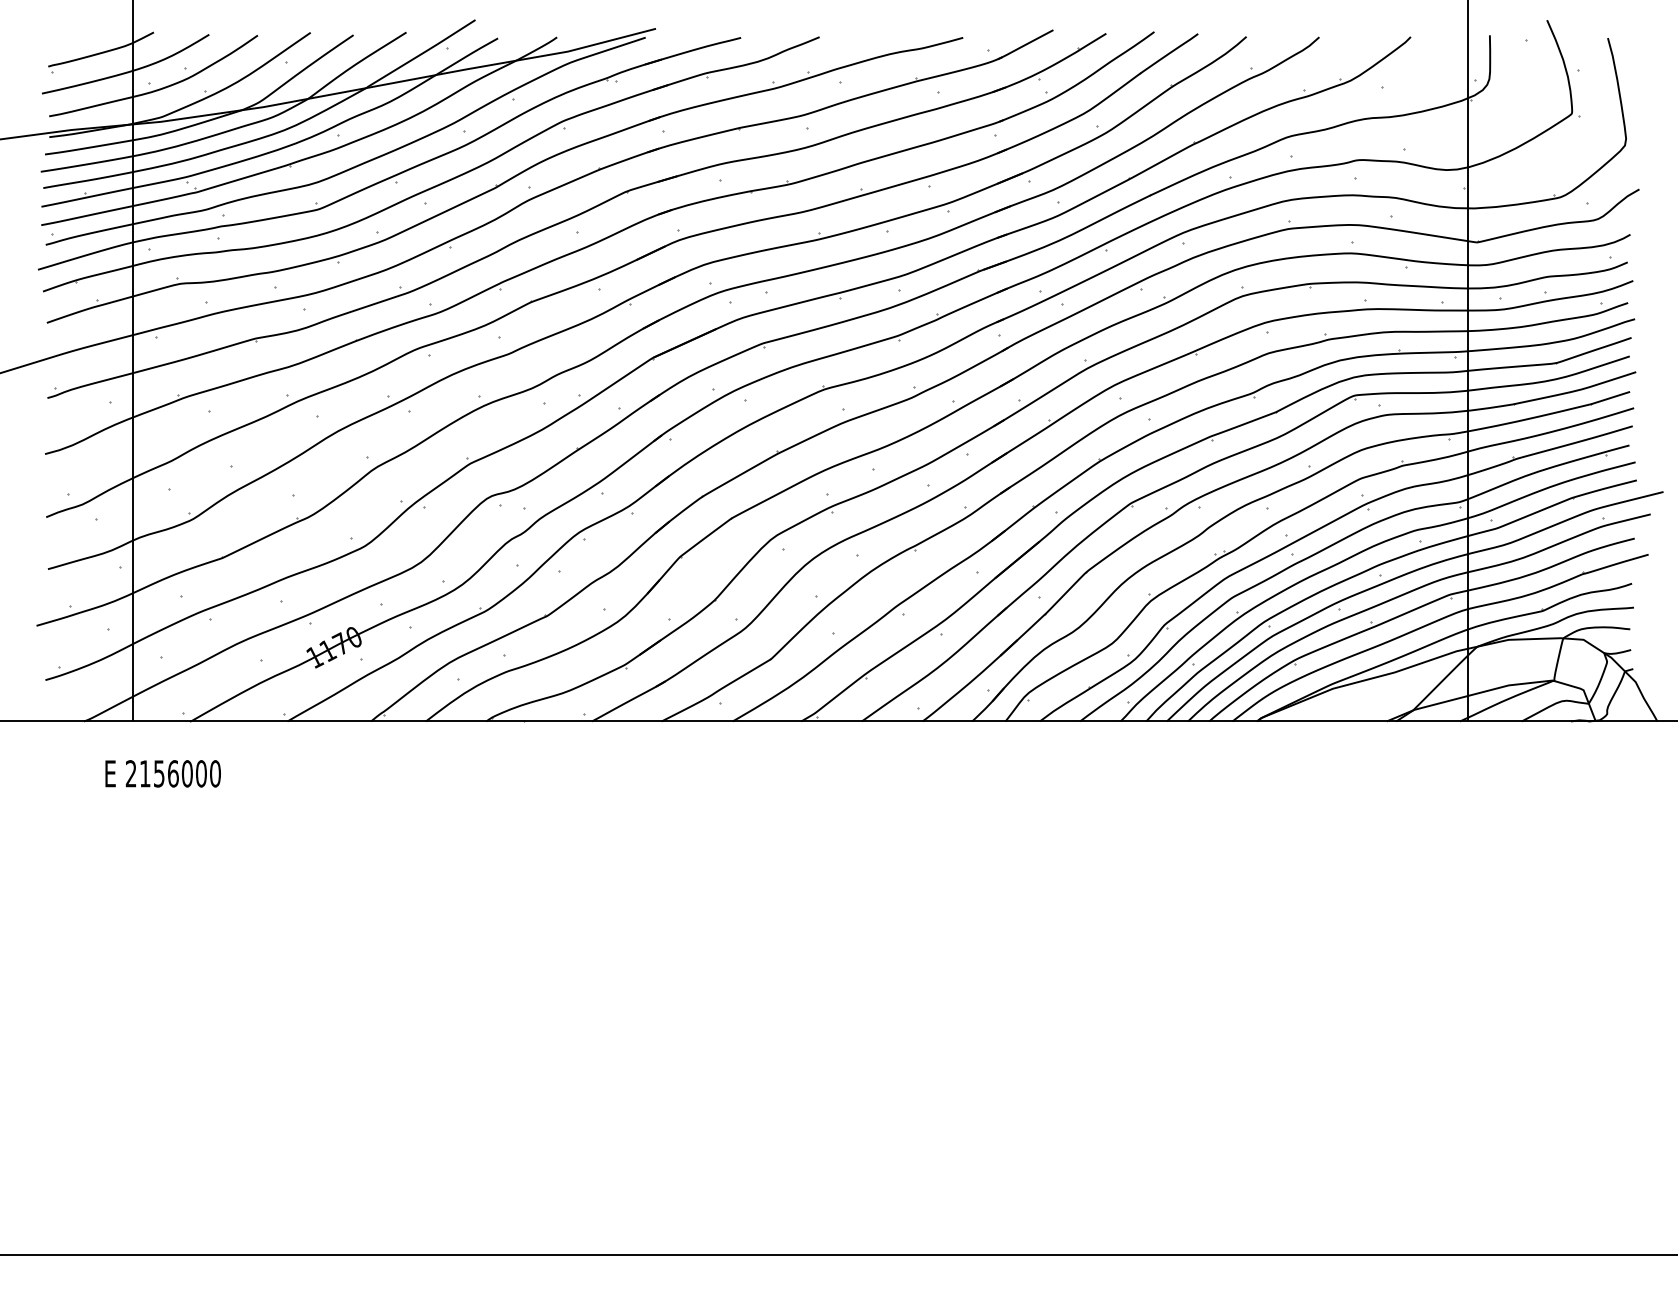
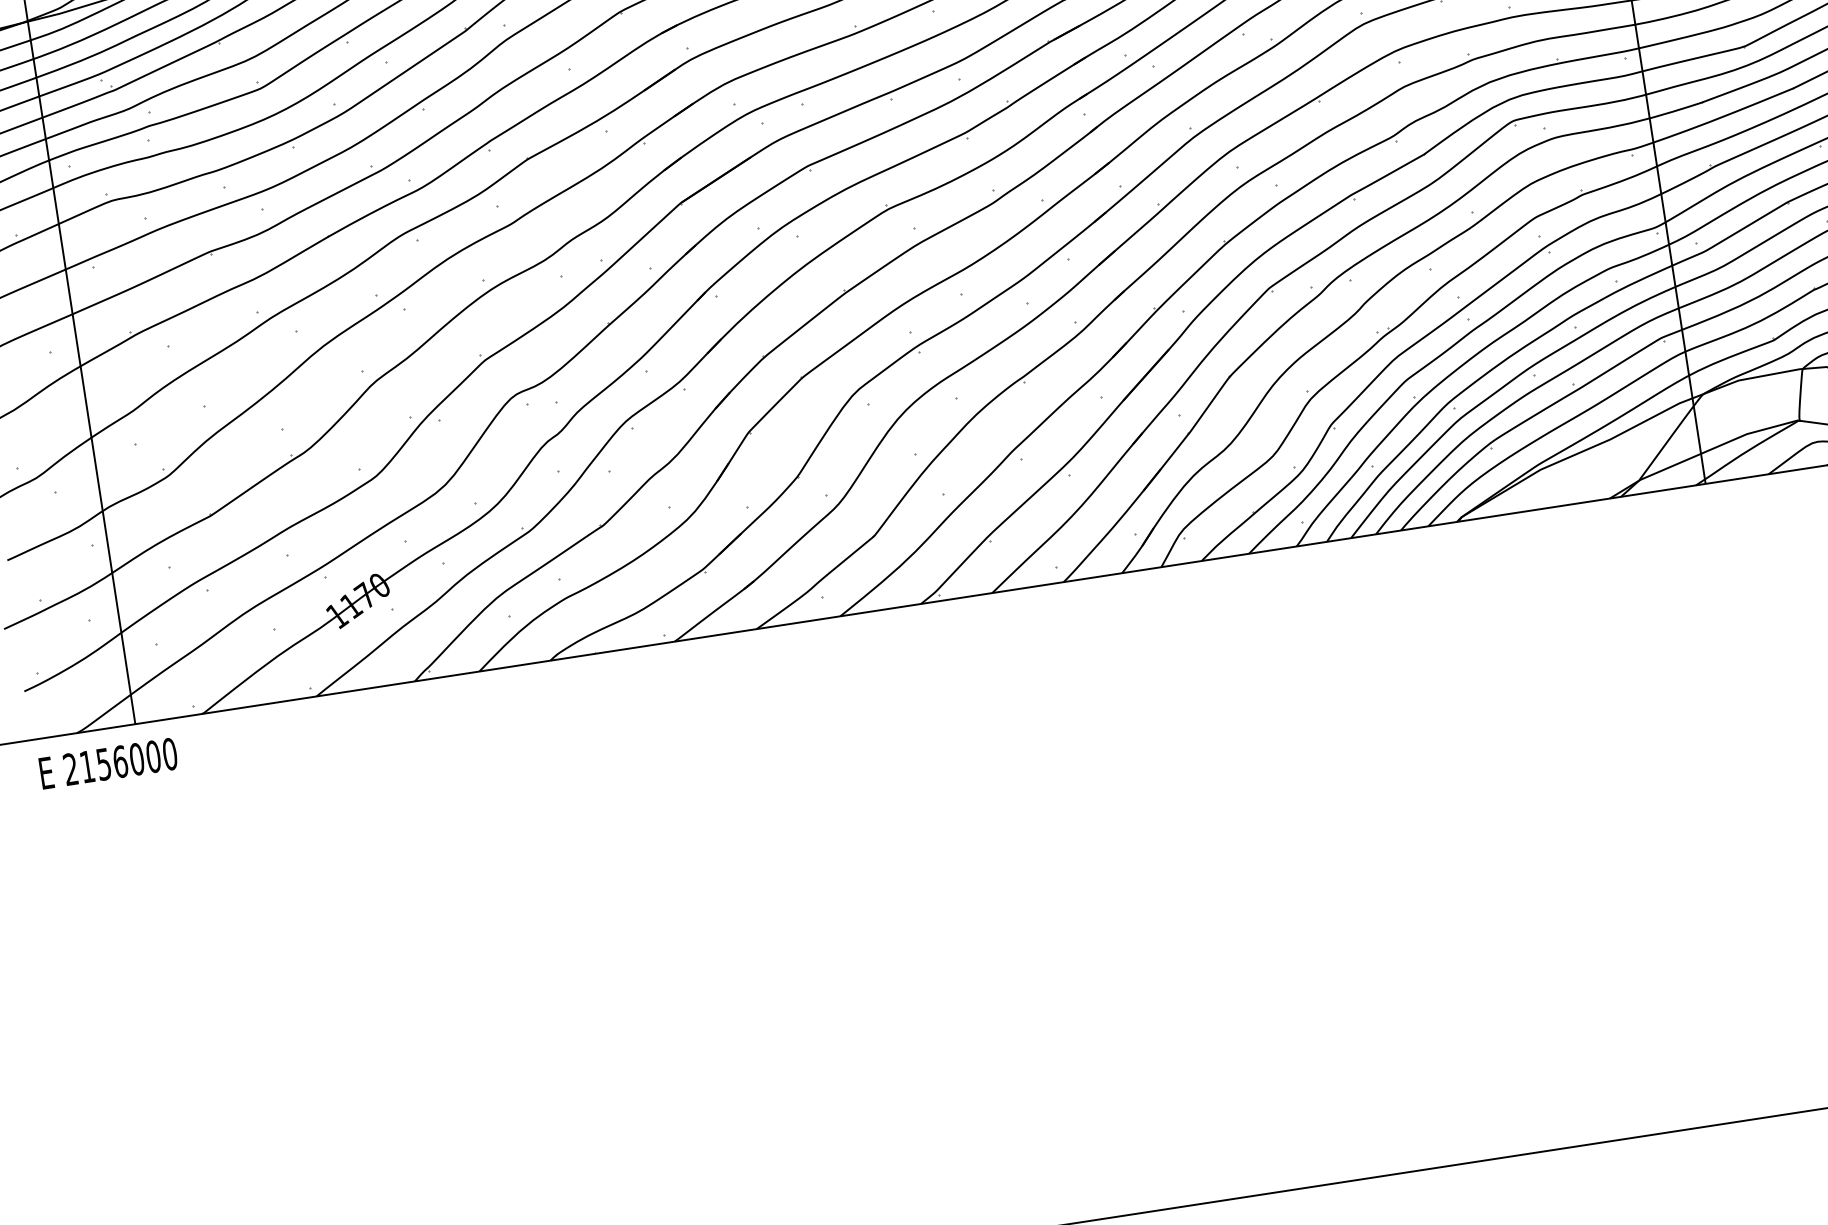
text: (162, 773) -> (107, 763), moved

